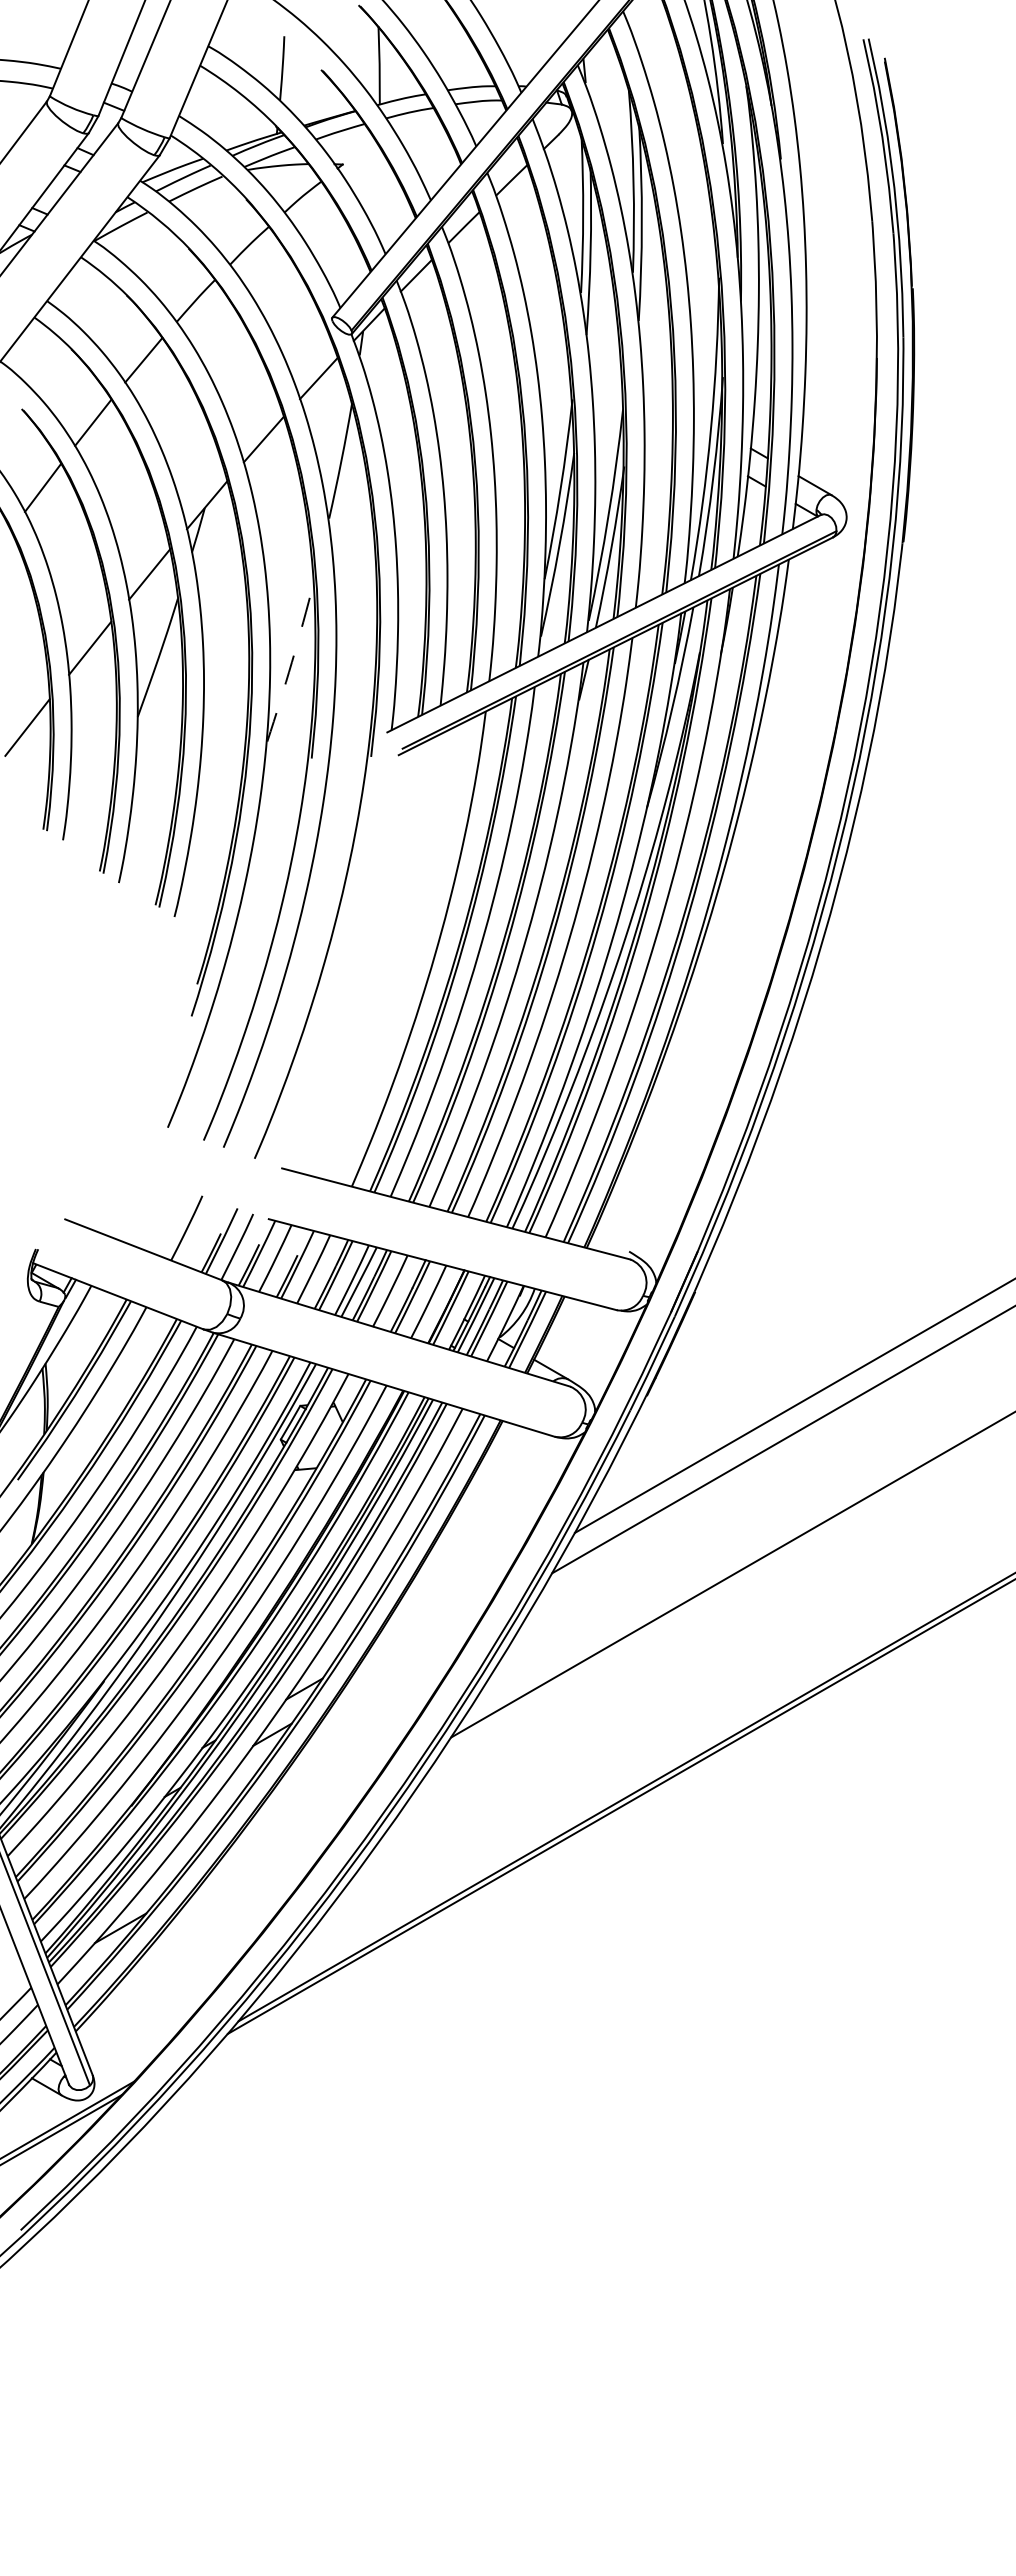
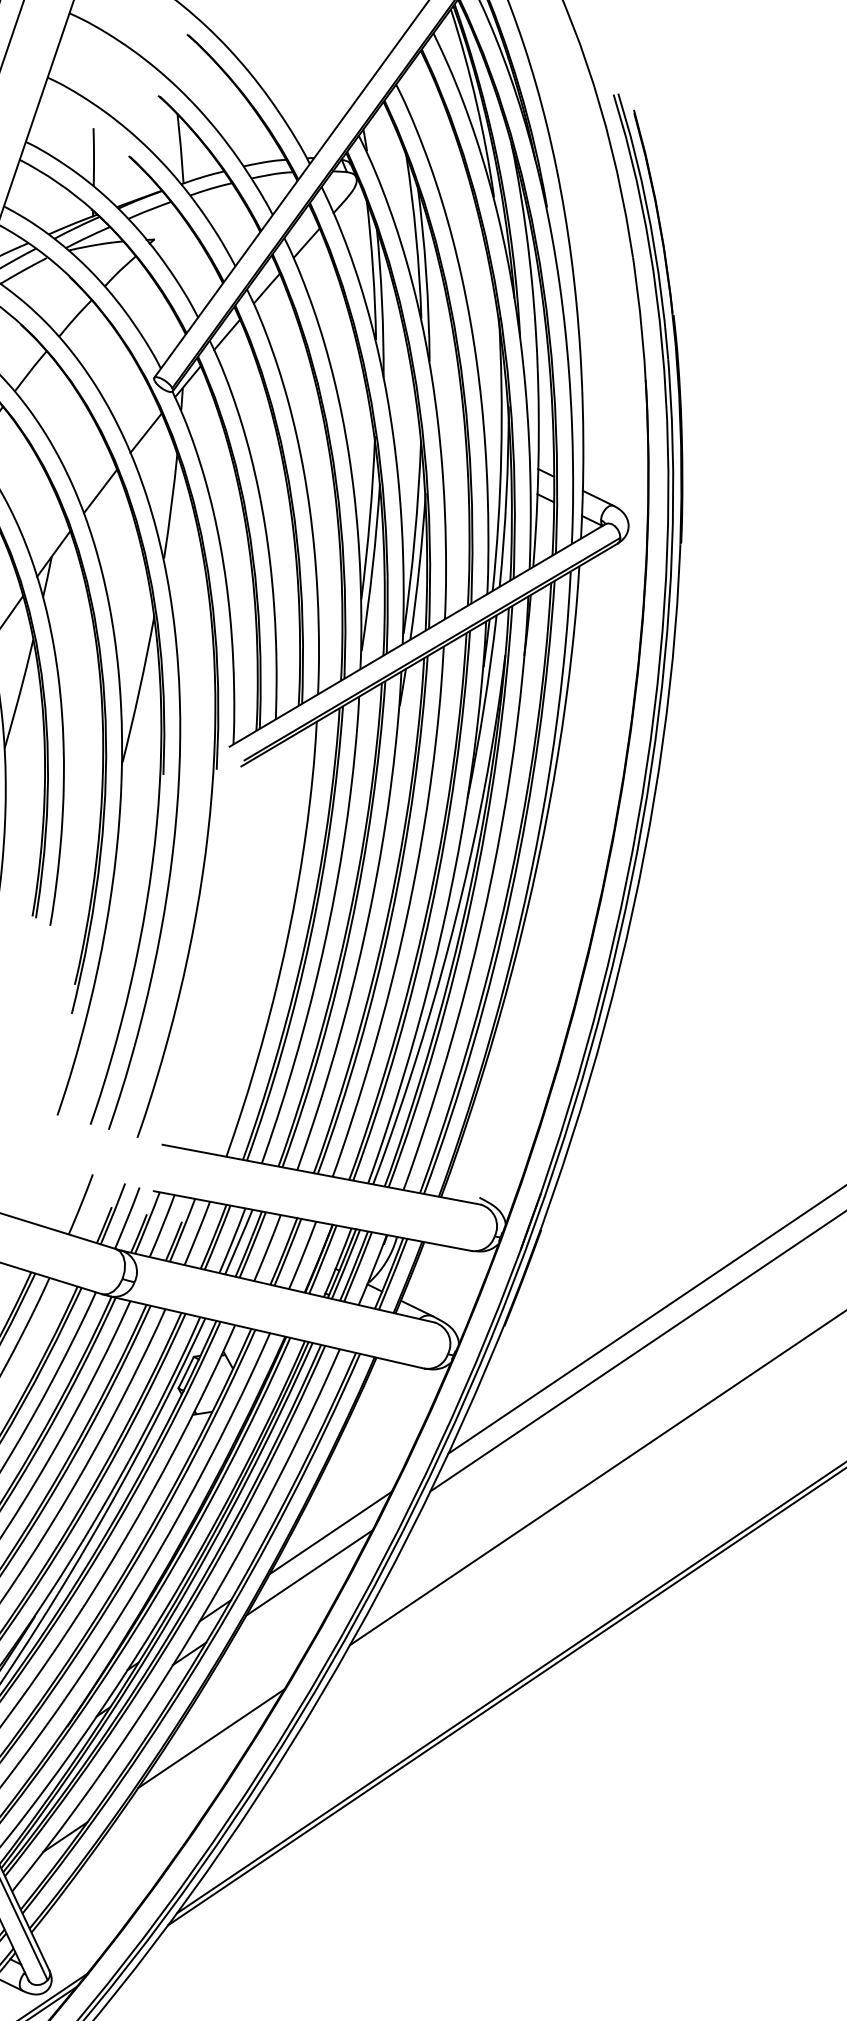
arc: (291, 662) -> (139, 689), dashed -> solid
line: (438, 1611) -> (330, 1532), added
line: (411, 1654) -> (309, 1573), added
line: (290, 1830) -> (211, 1738), added

